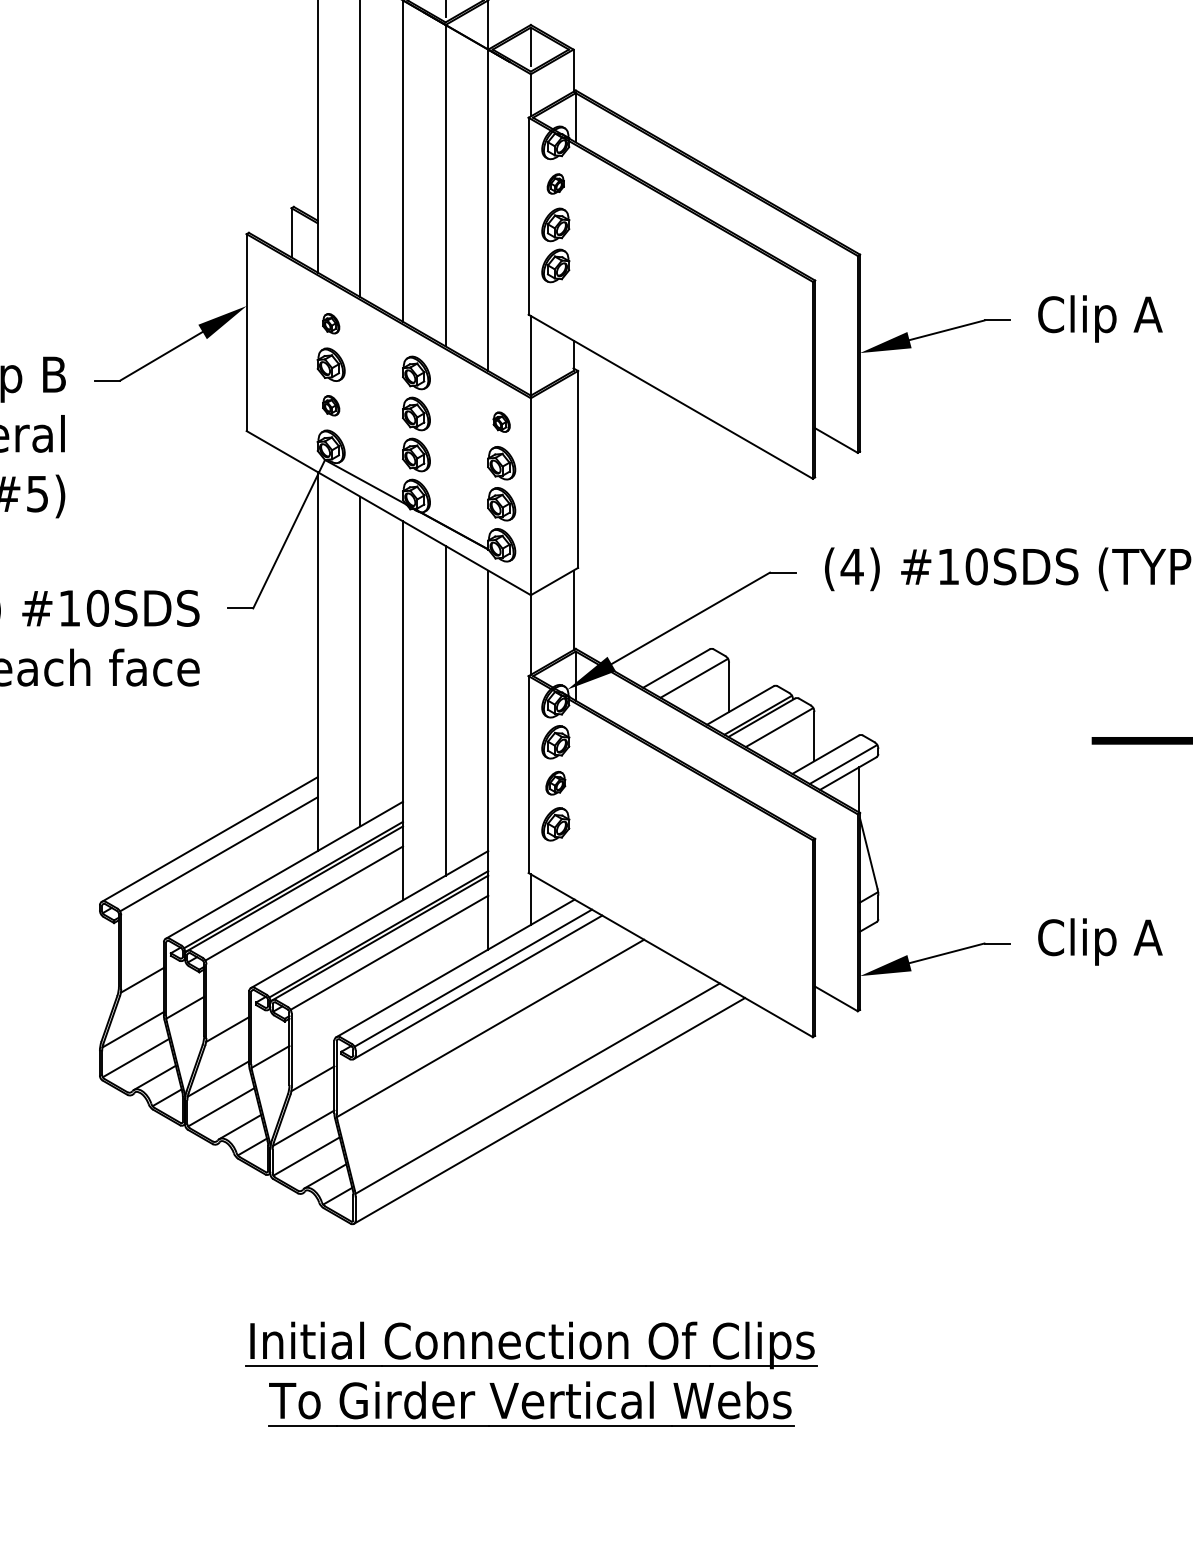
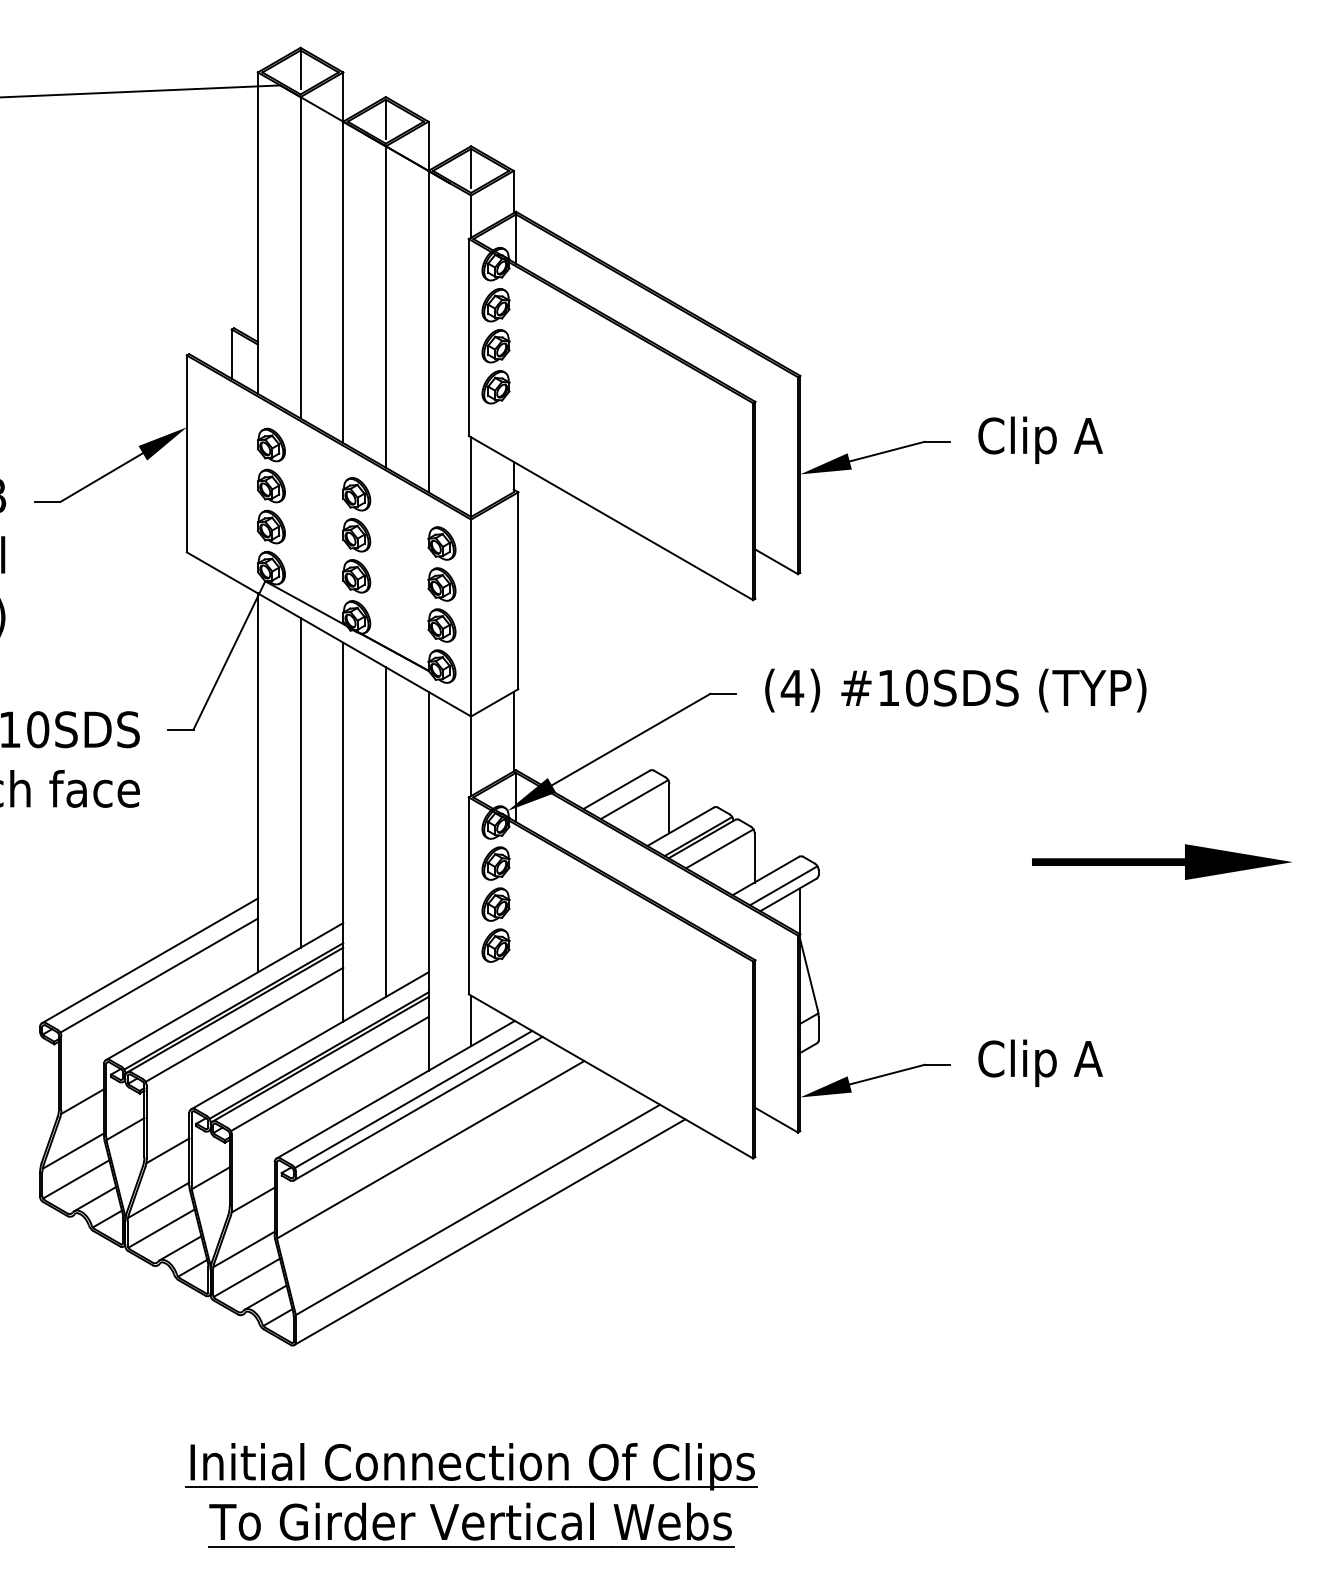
part: (555, 184) -> (495, 305), size x1.67
part: (331, 323) -> (271, 444), size x1.67
part: (331, 405) -> (271, 526), size x1.67
part: (501, 422) -> (441, 543), size x1.67
part: (555, 783) -> (495, 904), size x1.43

